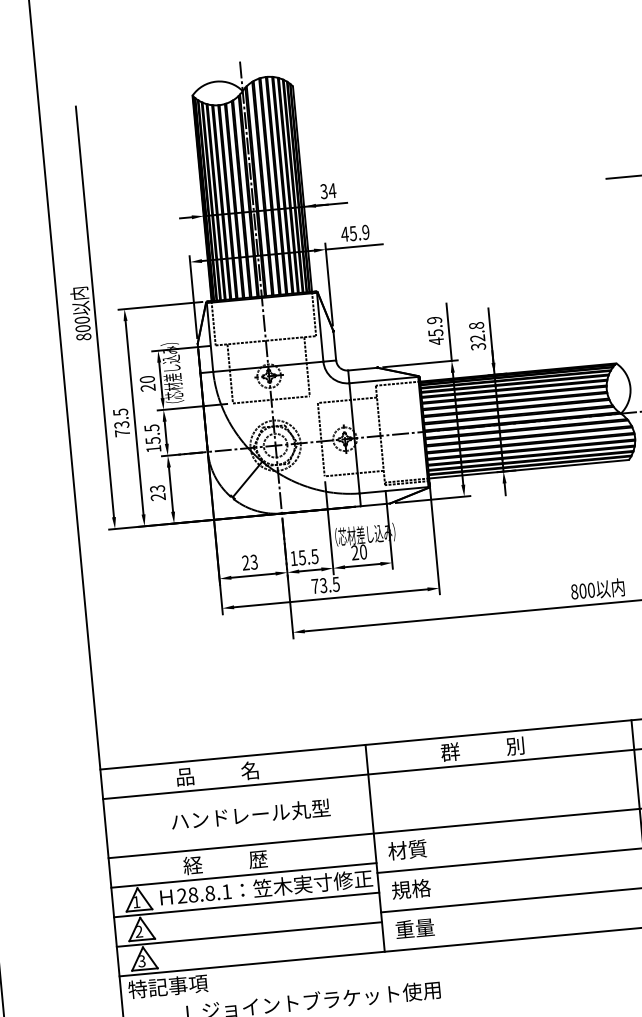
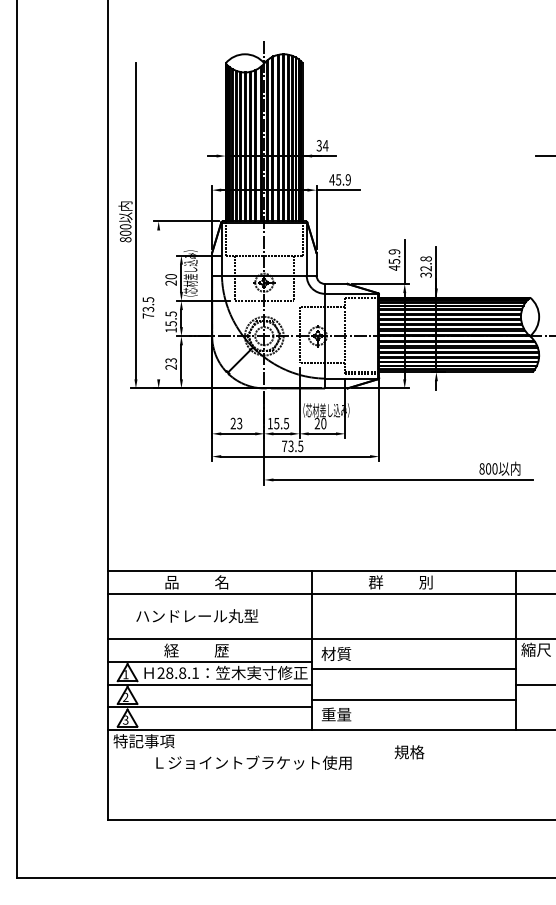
line: (134, 417) -> (158, 304), removed
text: (251, 815) -> (197, 616), moved
text: (411, 889) -> (409, 752), moved

